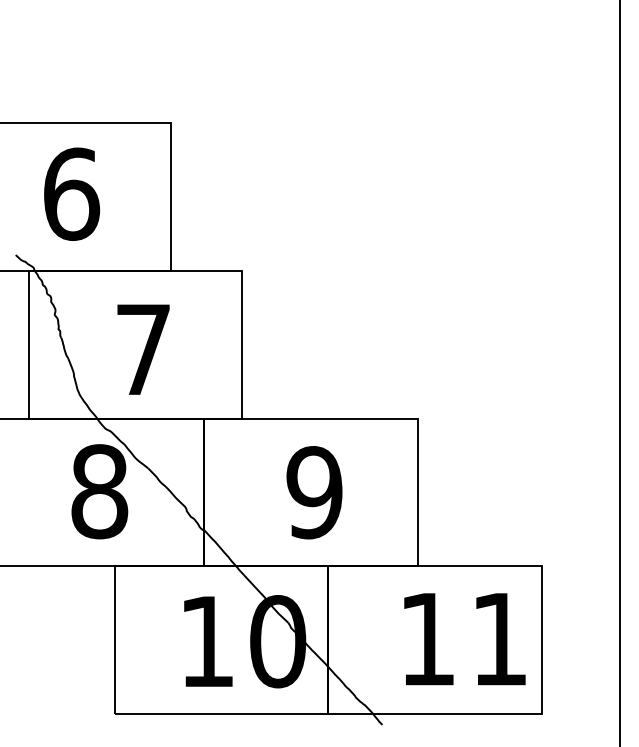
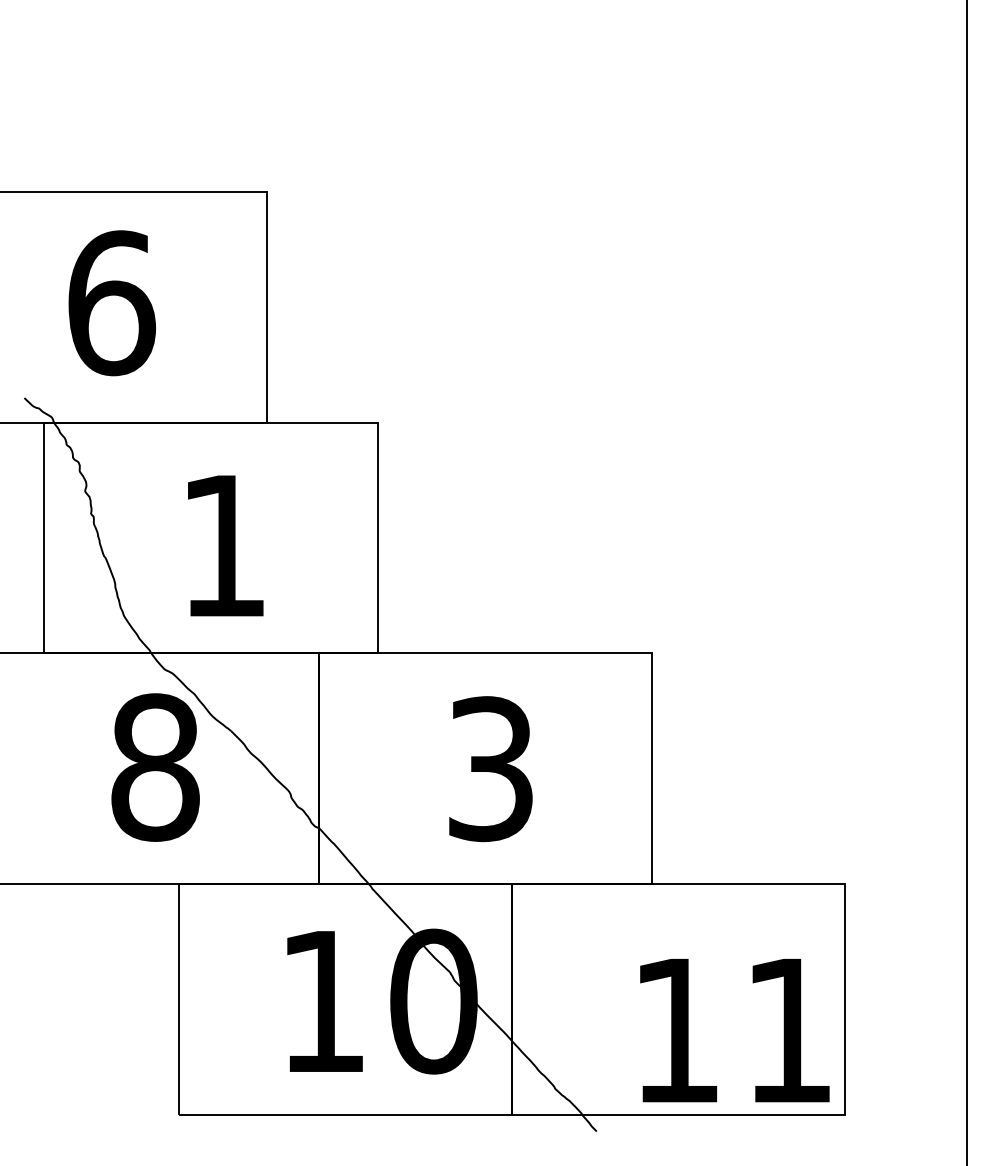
text: (143, 349) -> (223, 545), 7 -> 1
text: (314, 492) -> (490, 768), 9 -> 3
text: (464, 639) -> (734, 1030), moved

